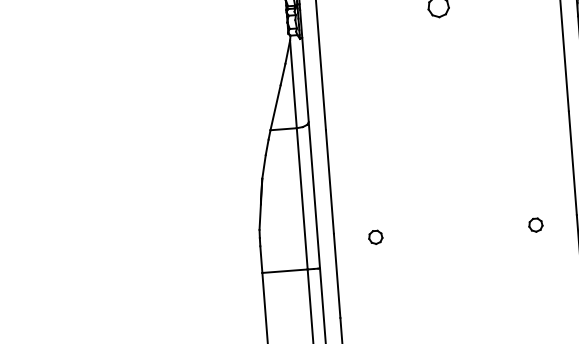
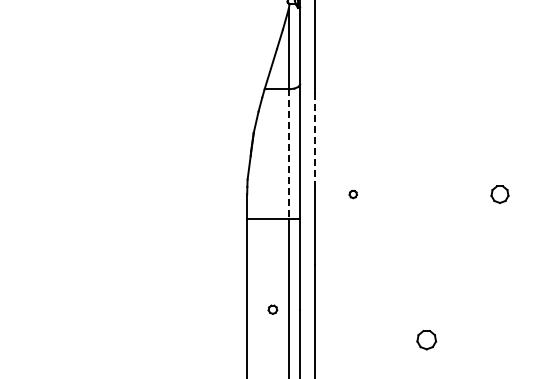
line: (330, 181) -> (315, 140), solid -> dashed
line: (301, 199) -> (288, 154), solid -> dashed
part: (536, 225) -> (500, 194), size x1.4
part: (376, 237) -> (353, 194), size x0.6

